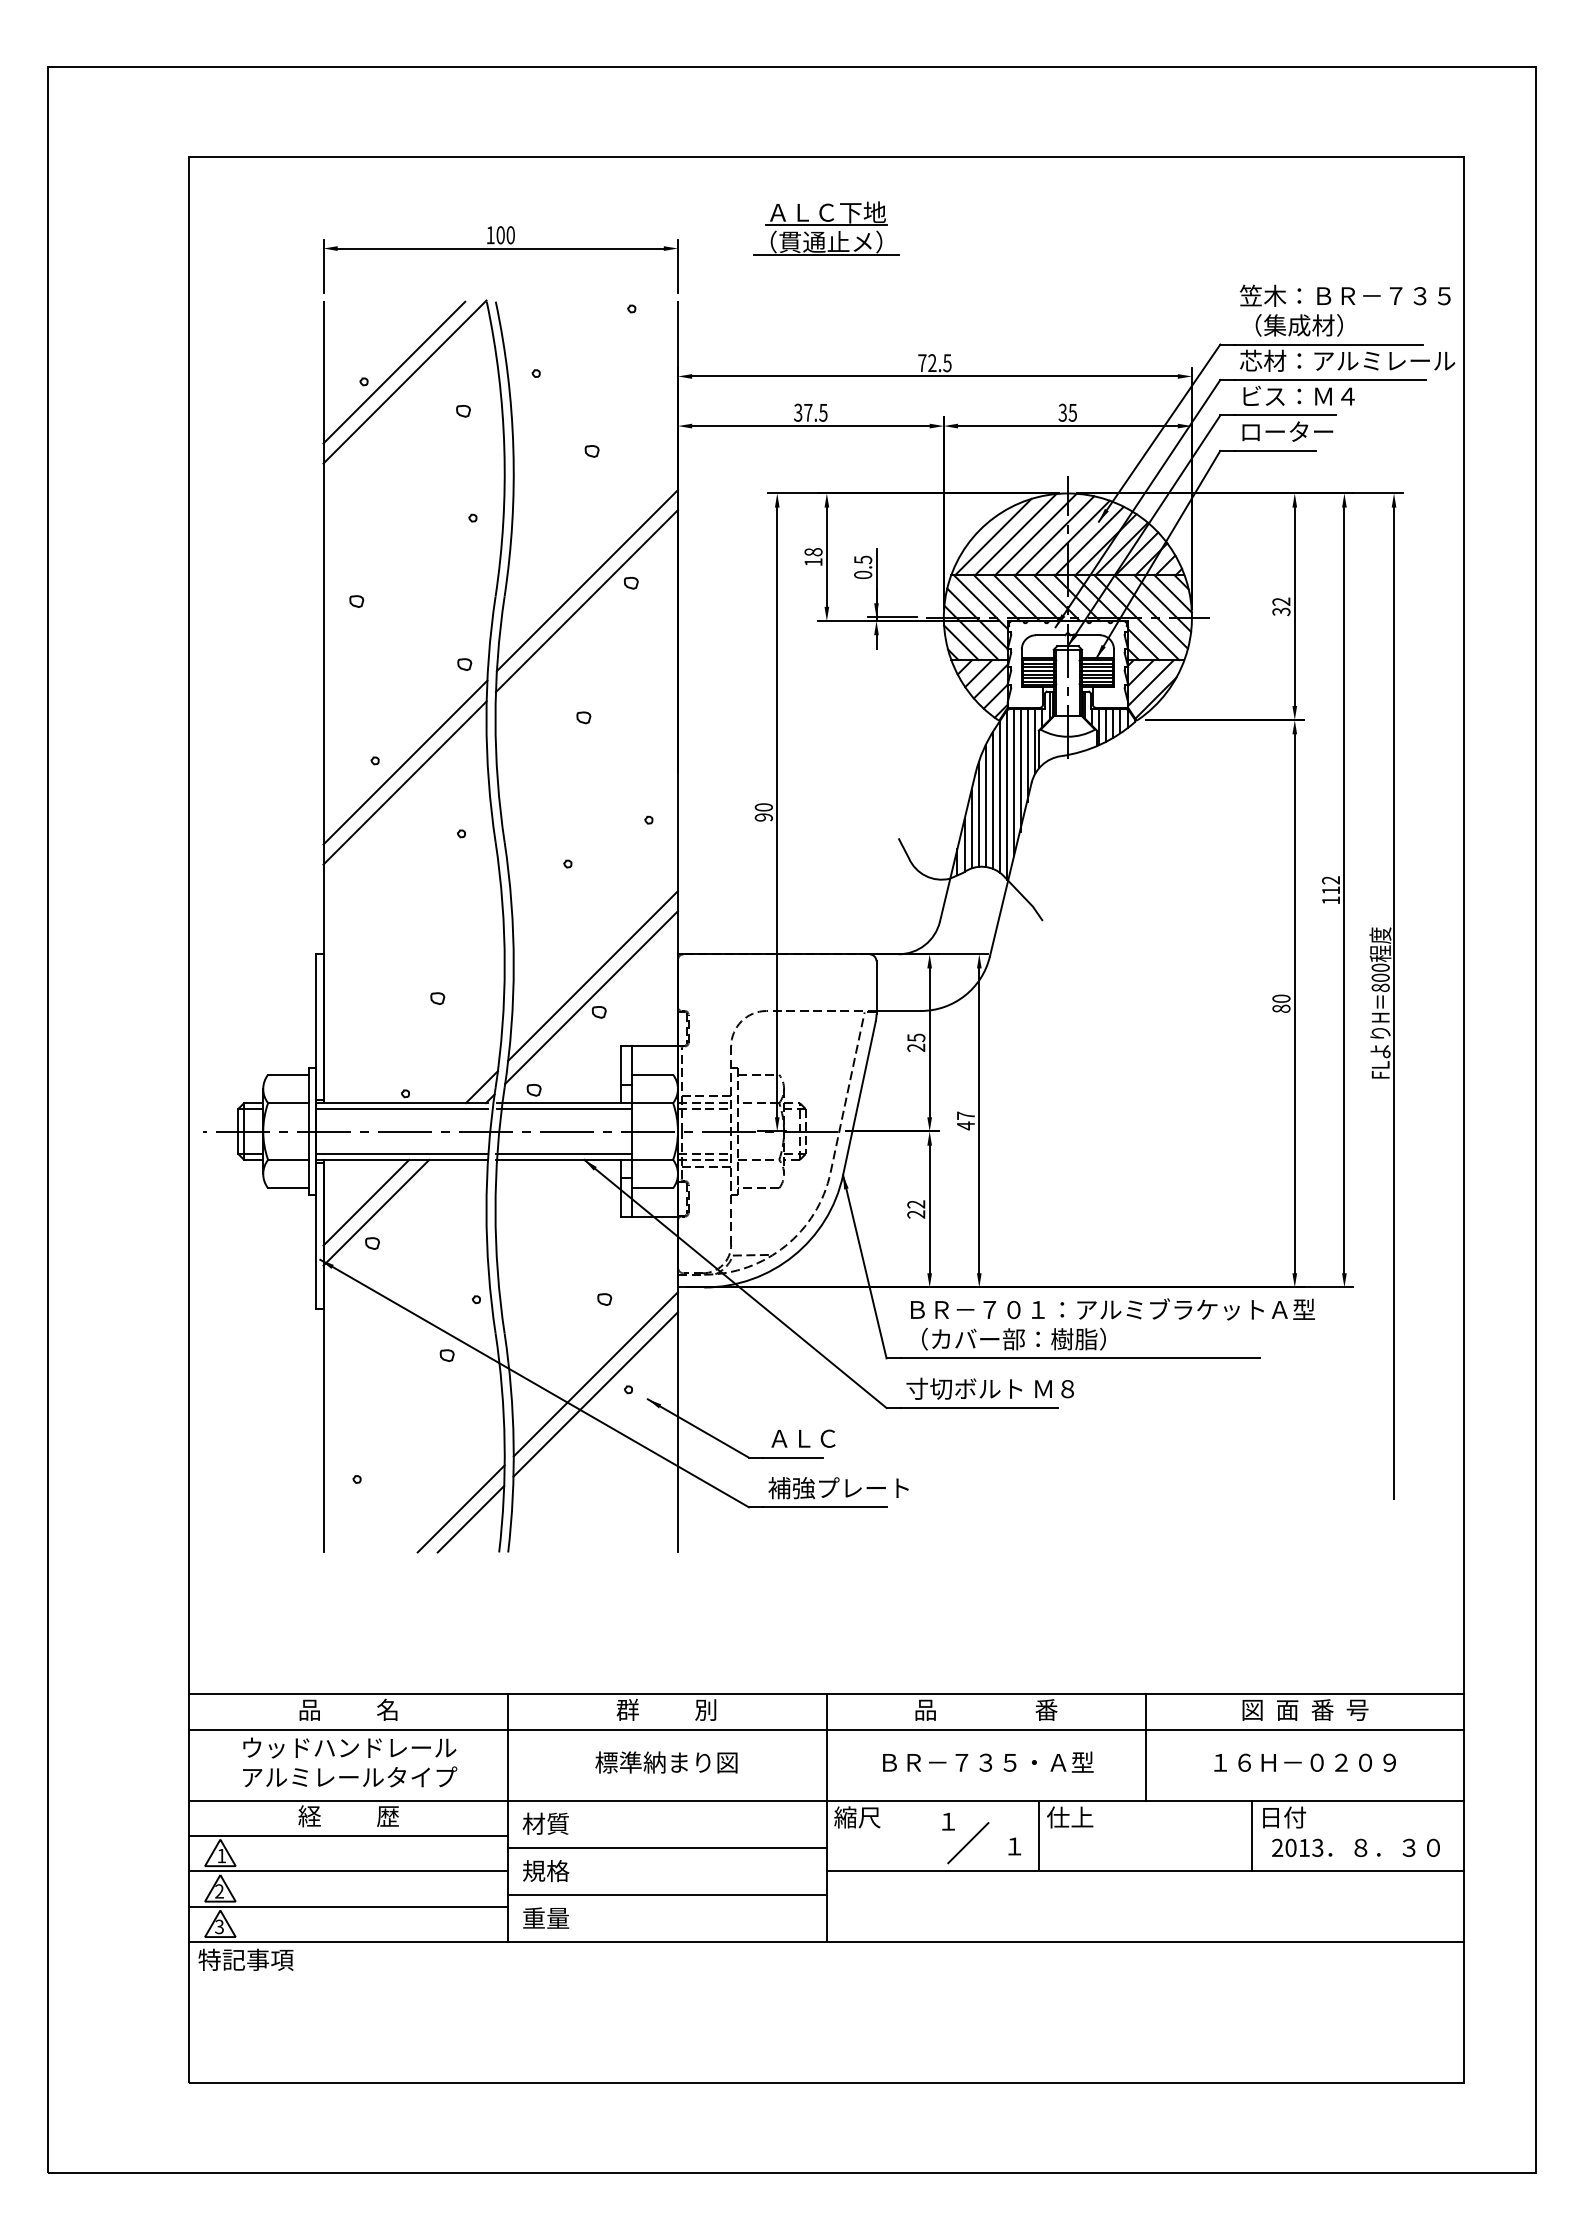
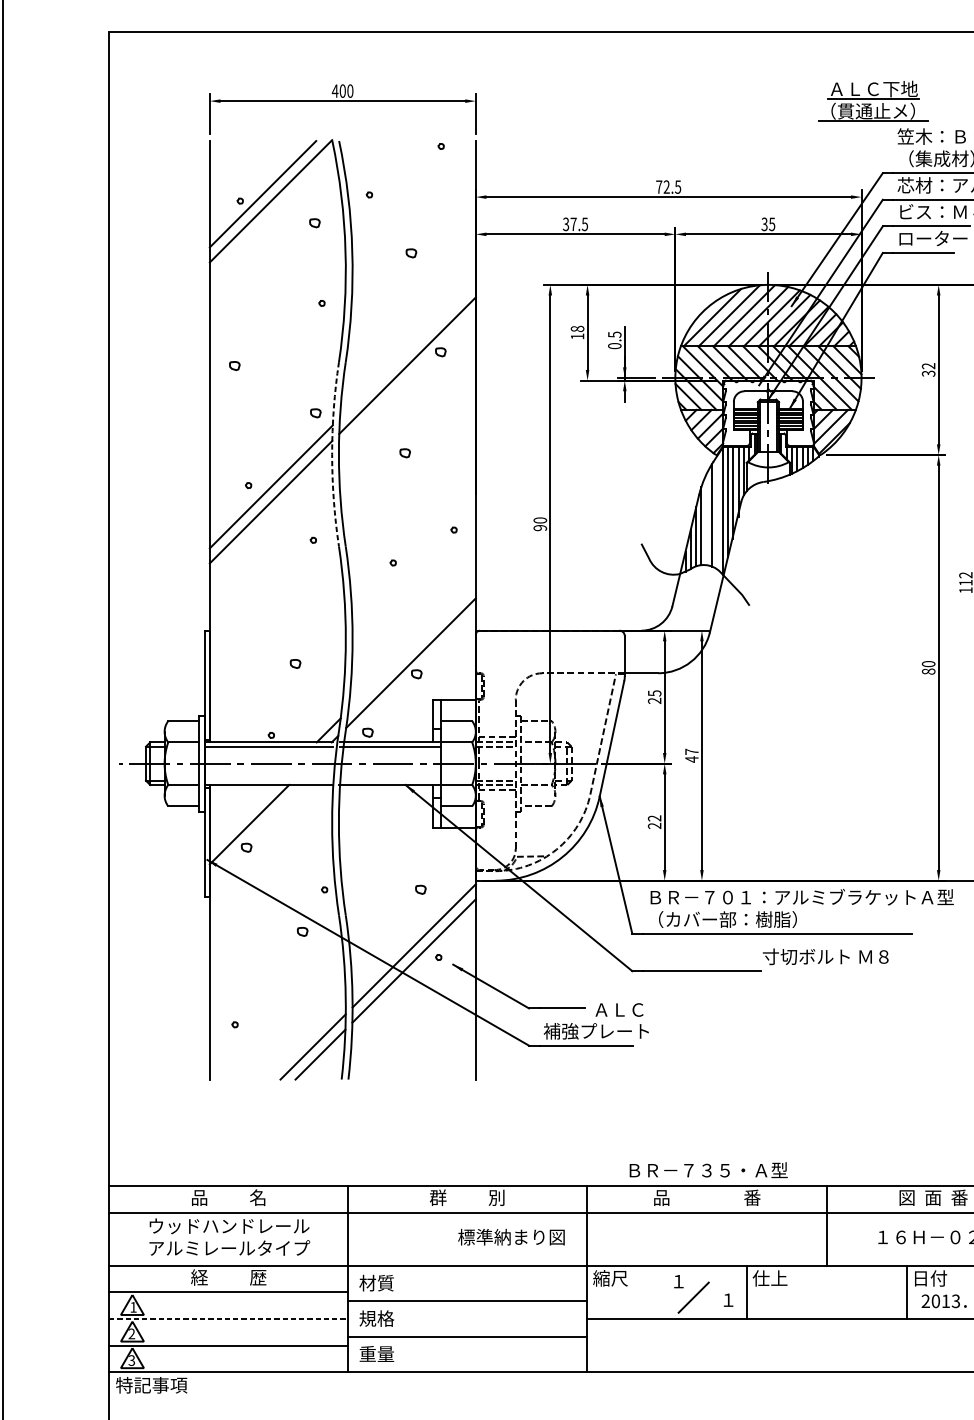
part: (826, 228) -> (873, 101), moved
text: (490, 235) -> (335, 91), 100 -> 400
line: (586, 580) -> (407, 350), removed
arc: (486, 719) -> (332, 454), solid -> dashed
line: (999, 796) -> (717, 512), removed
line: (985, 805) -> (706, 519), removed
line: (592, 975) -> (411, 646), removed
line: (401, 1154) -> (268, 780), removed
line: (563, 1154) -> (389, 780), removed
line: (366, 1202) -> (242, 816), removed
text: (990, 1388) -> (825, 956), moved
text: (803, 1438) -> (619, 1009), moved
text: (988, 1761) -> (708, 1169), moved
text: (666, 1762) -> (511, 1237), moved
line: (348, 1871) -> (228, 1318), solid -> dashed

